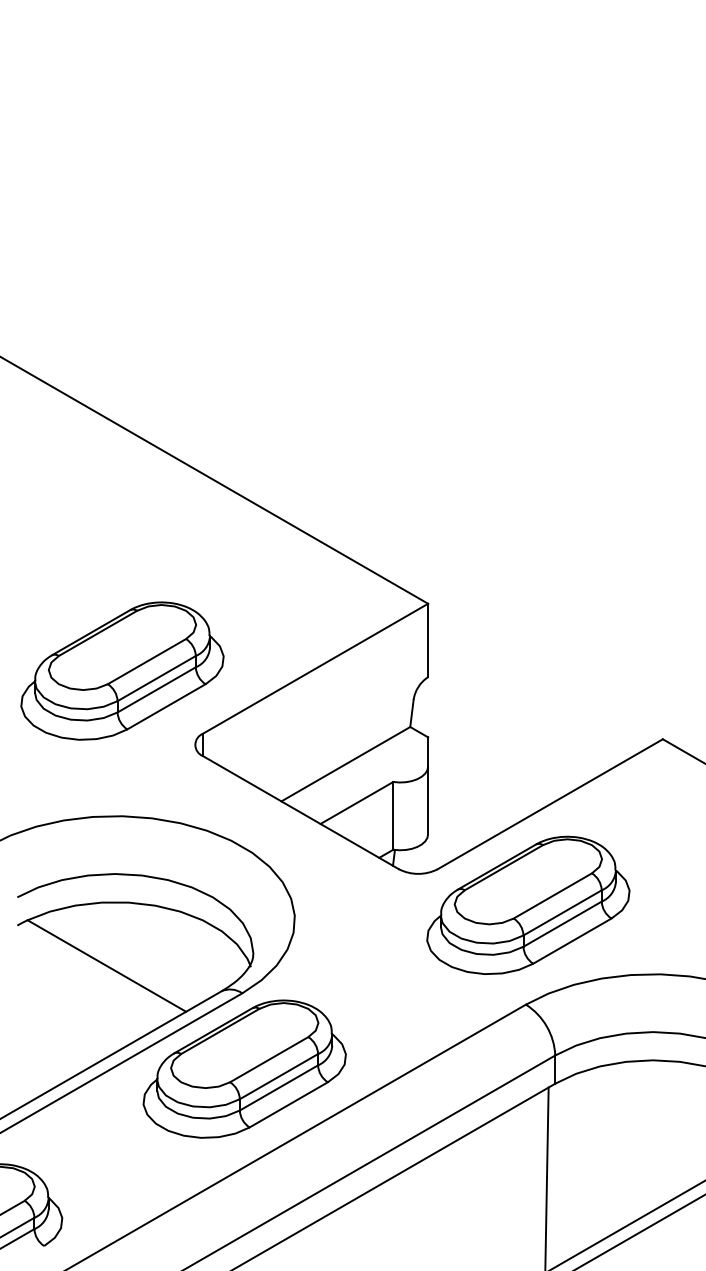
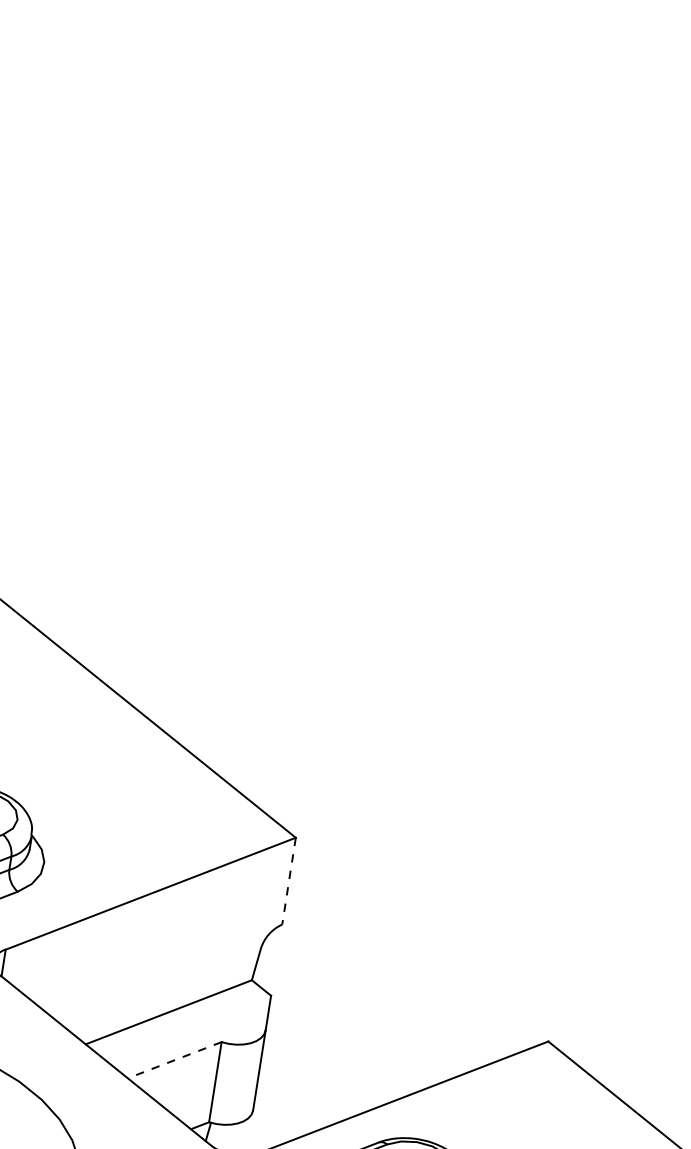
line: (428, 640) -> (289, 881), solid -> dashed
line: (356, 803) -> (174, 1060), solid -> dashed

